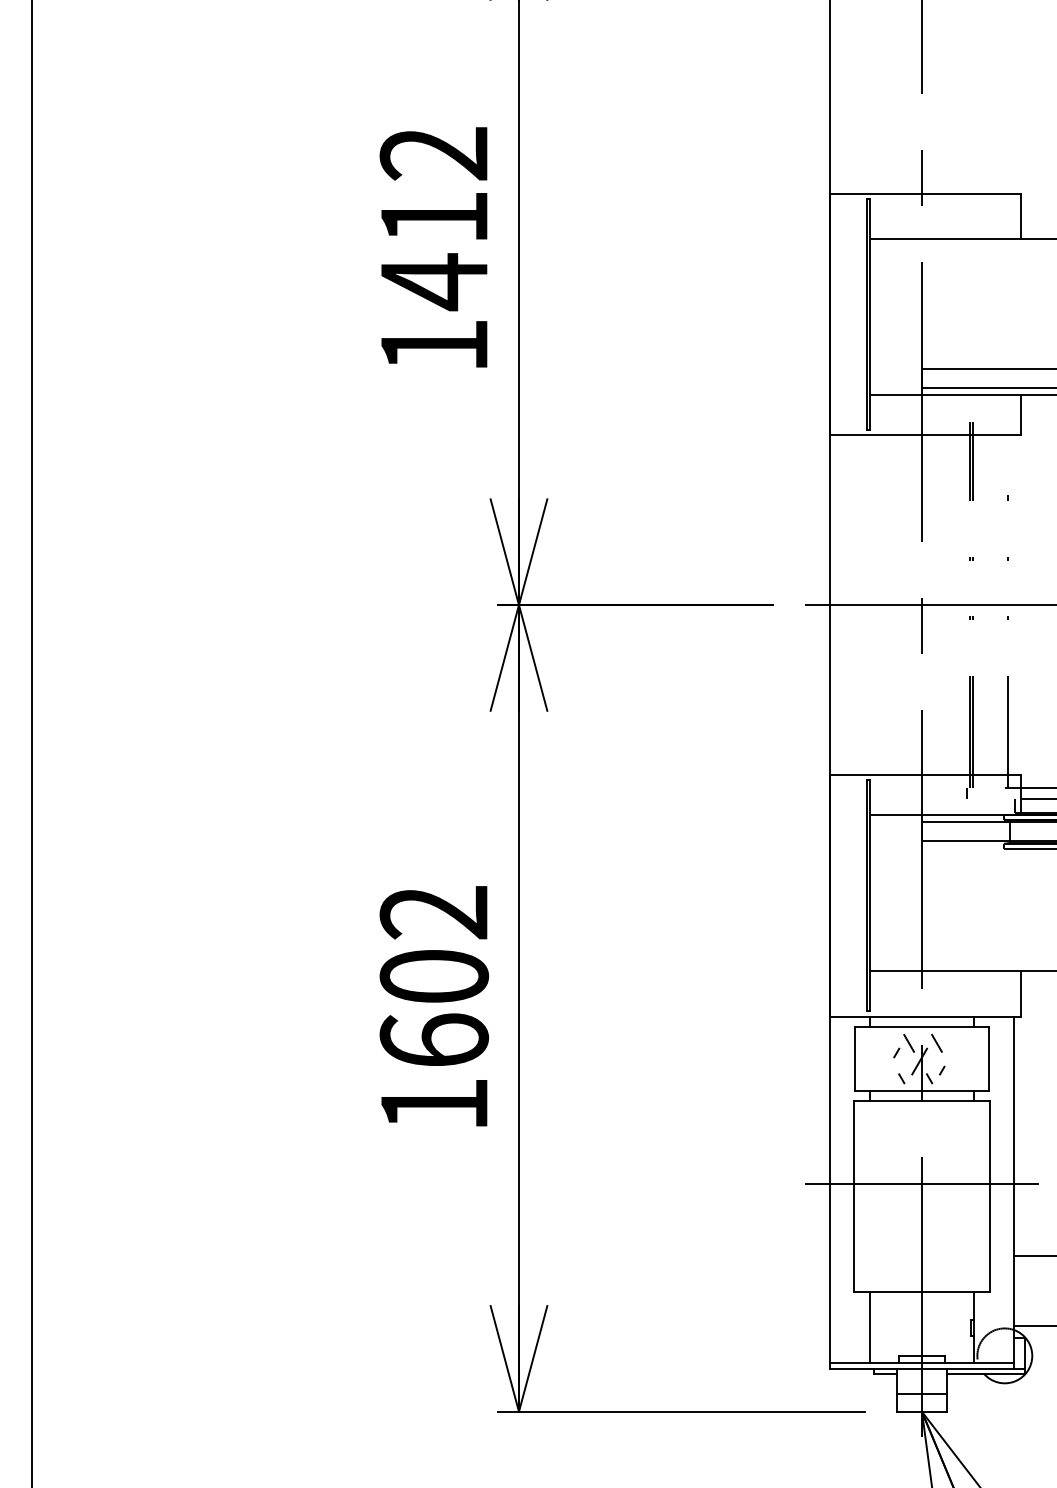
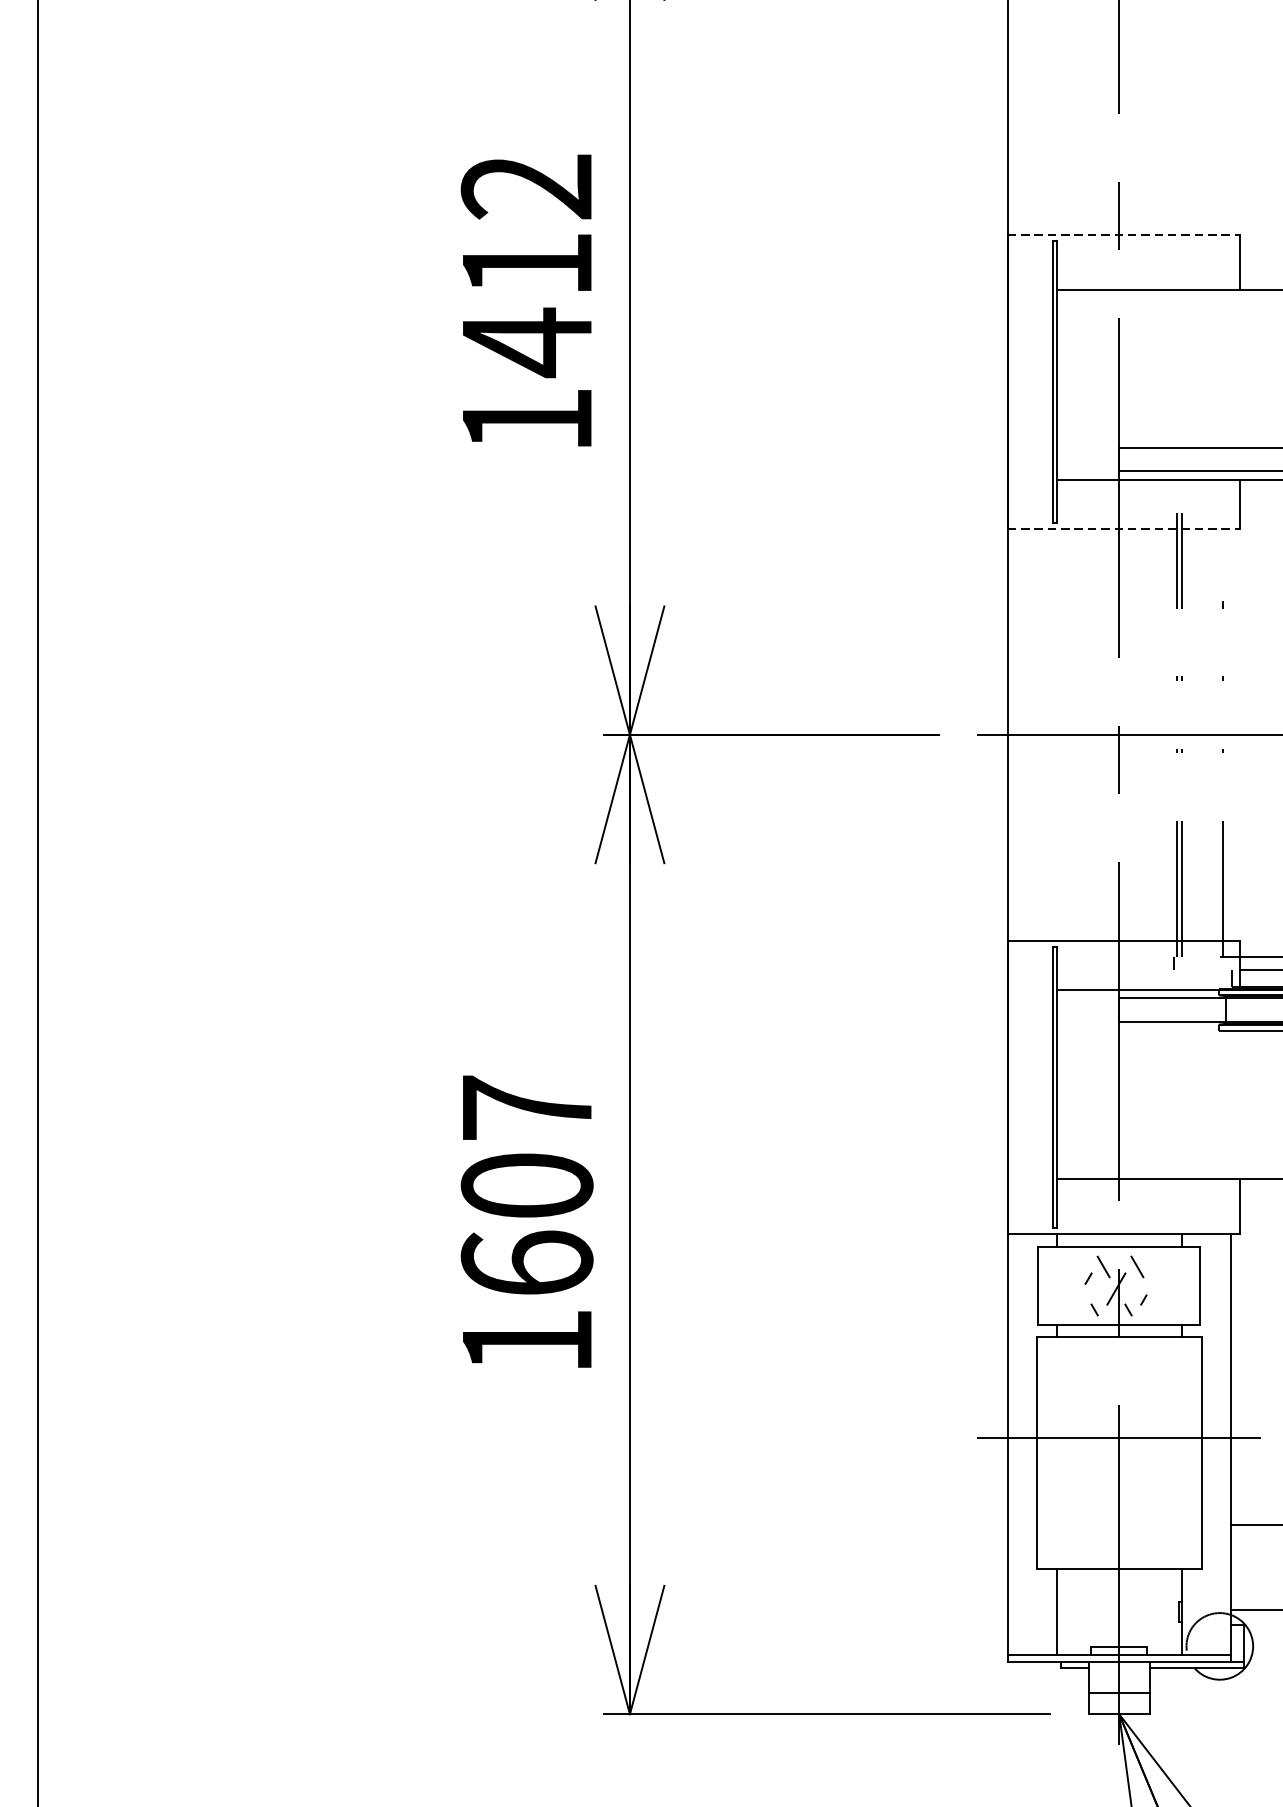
line: (925, 193) -> (1123, 235), solid -> dashed
line: (925, 435) -> (1123, 528), solid -> dashed
text: (433, 912) -> (526, 1108), 1602 -> 1607

